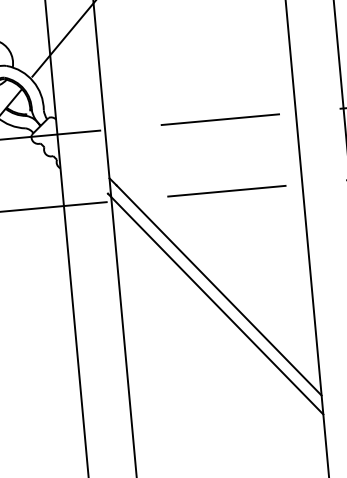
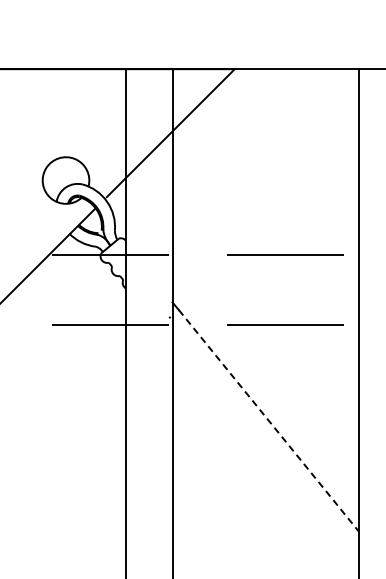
line: (219, 289) -> (269, 420), solid -> dashed
line: (215, 303) -> (264, 433), removed

